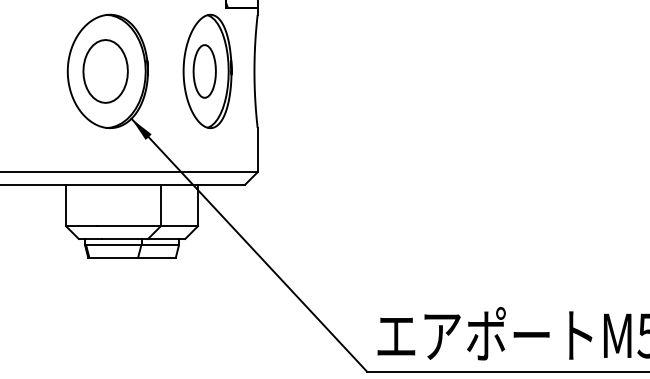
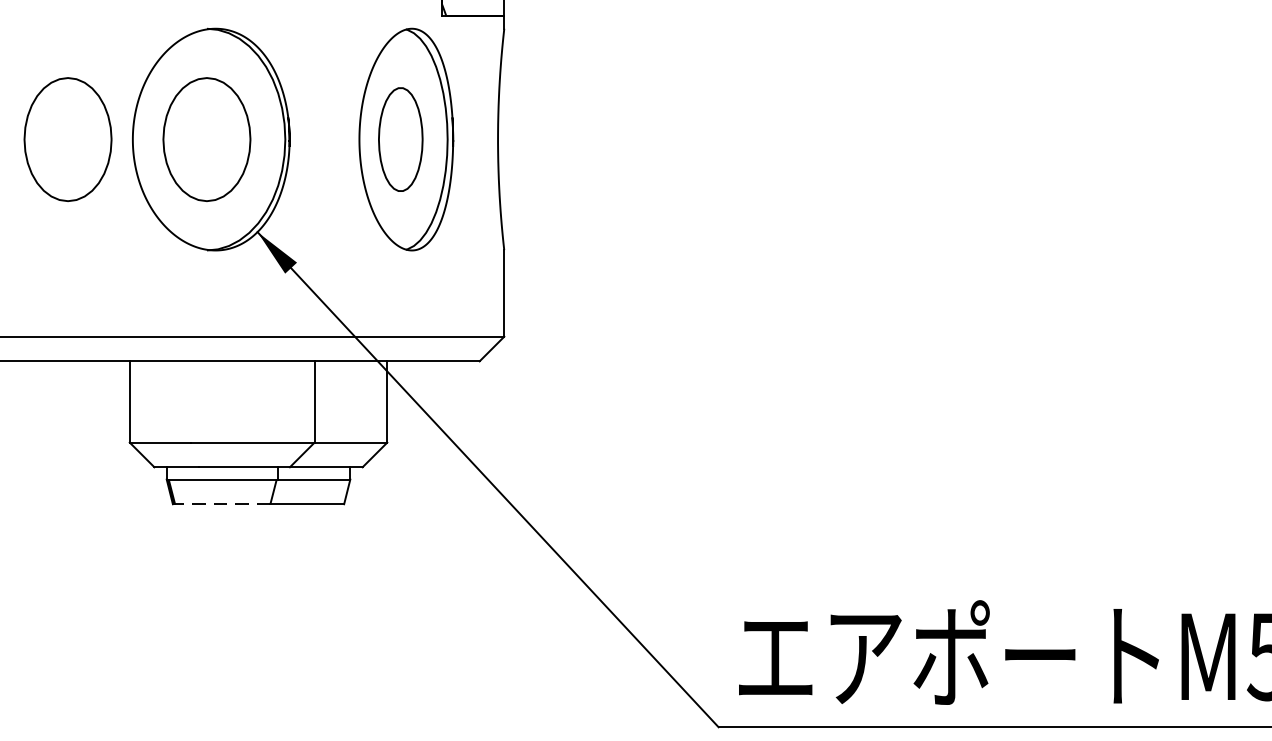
part: (34, 71) -> (67, 139), added
line: (113, 257) -> (222, 503), solid -> dashed

